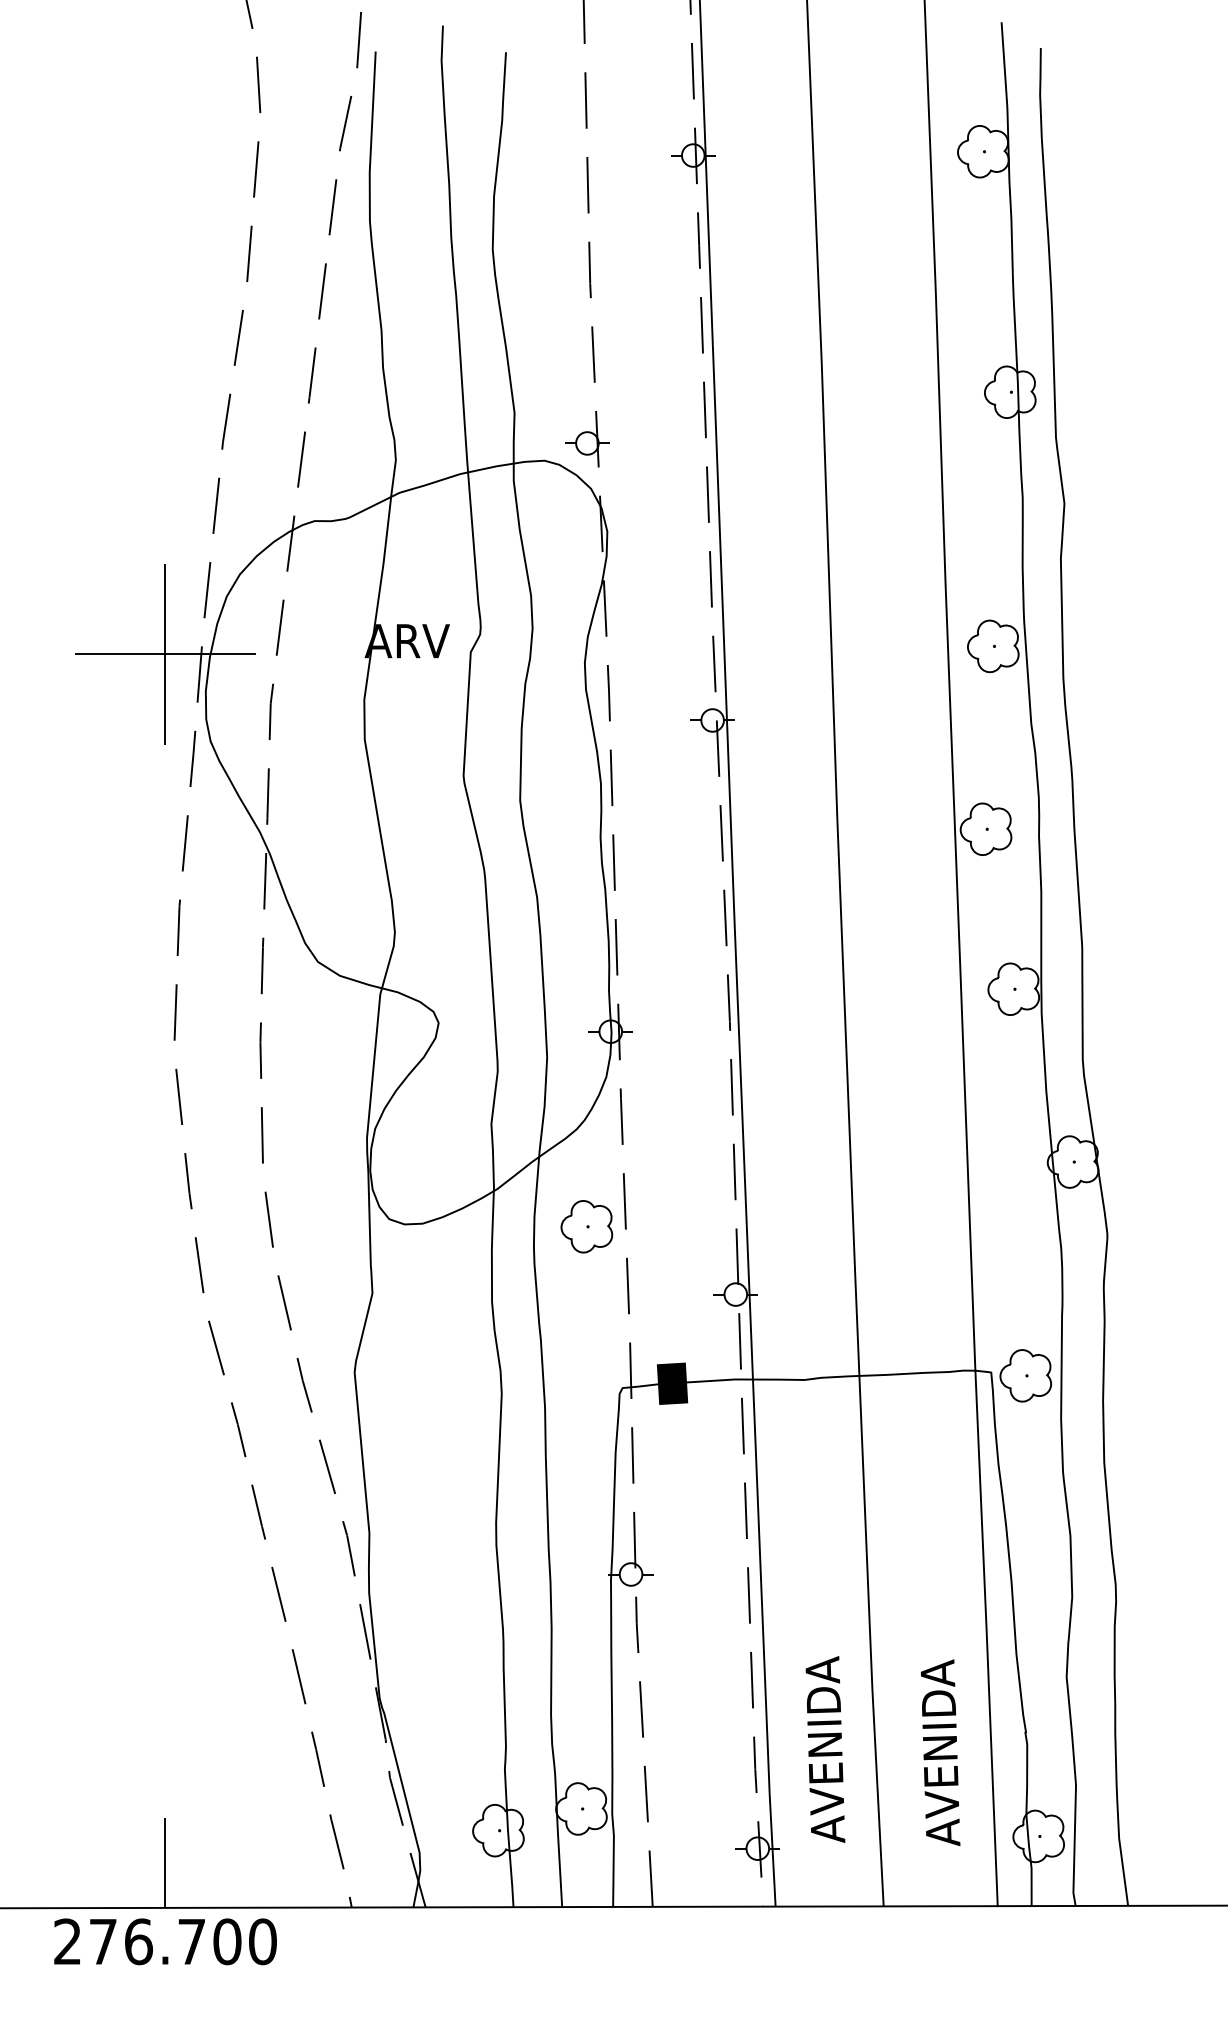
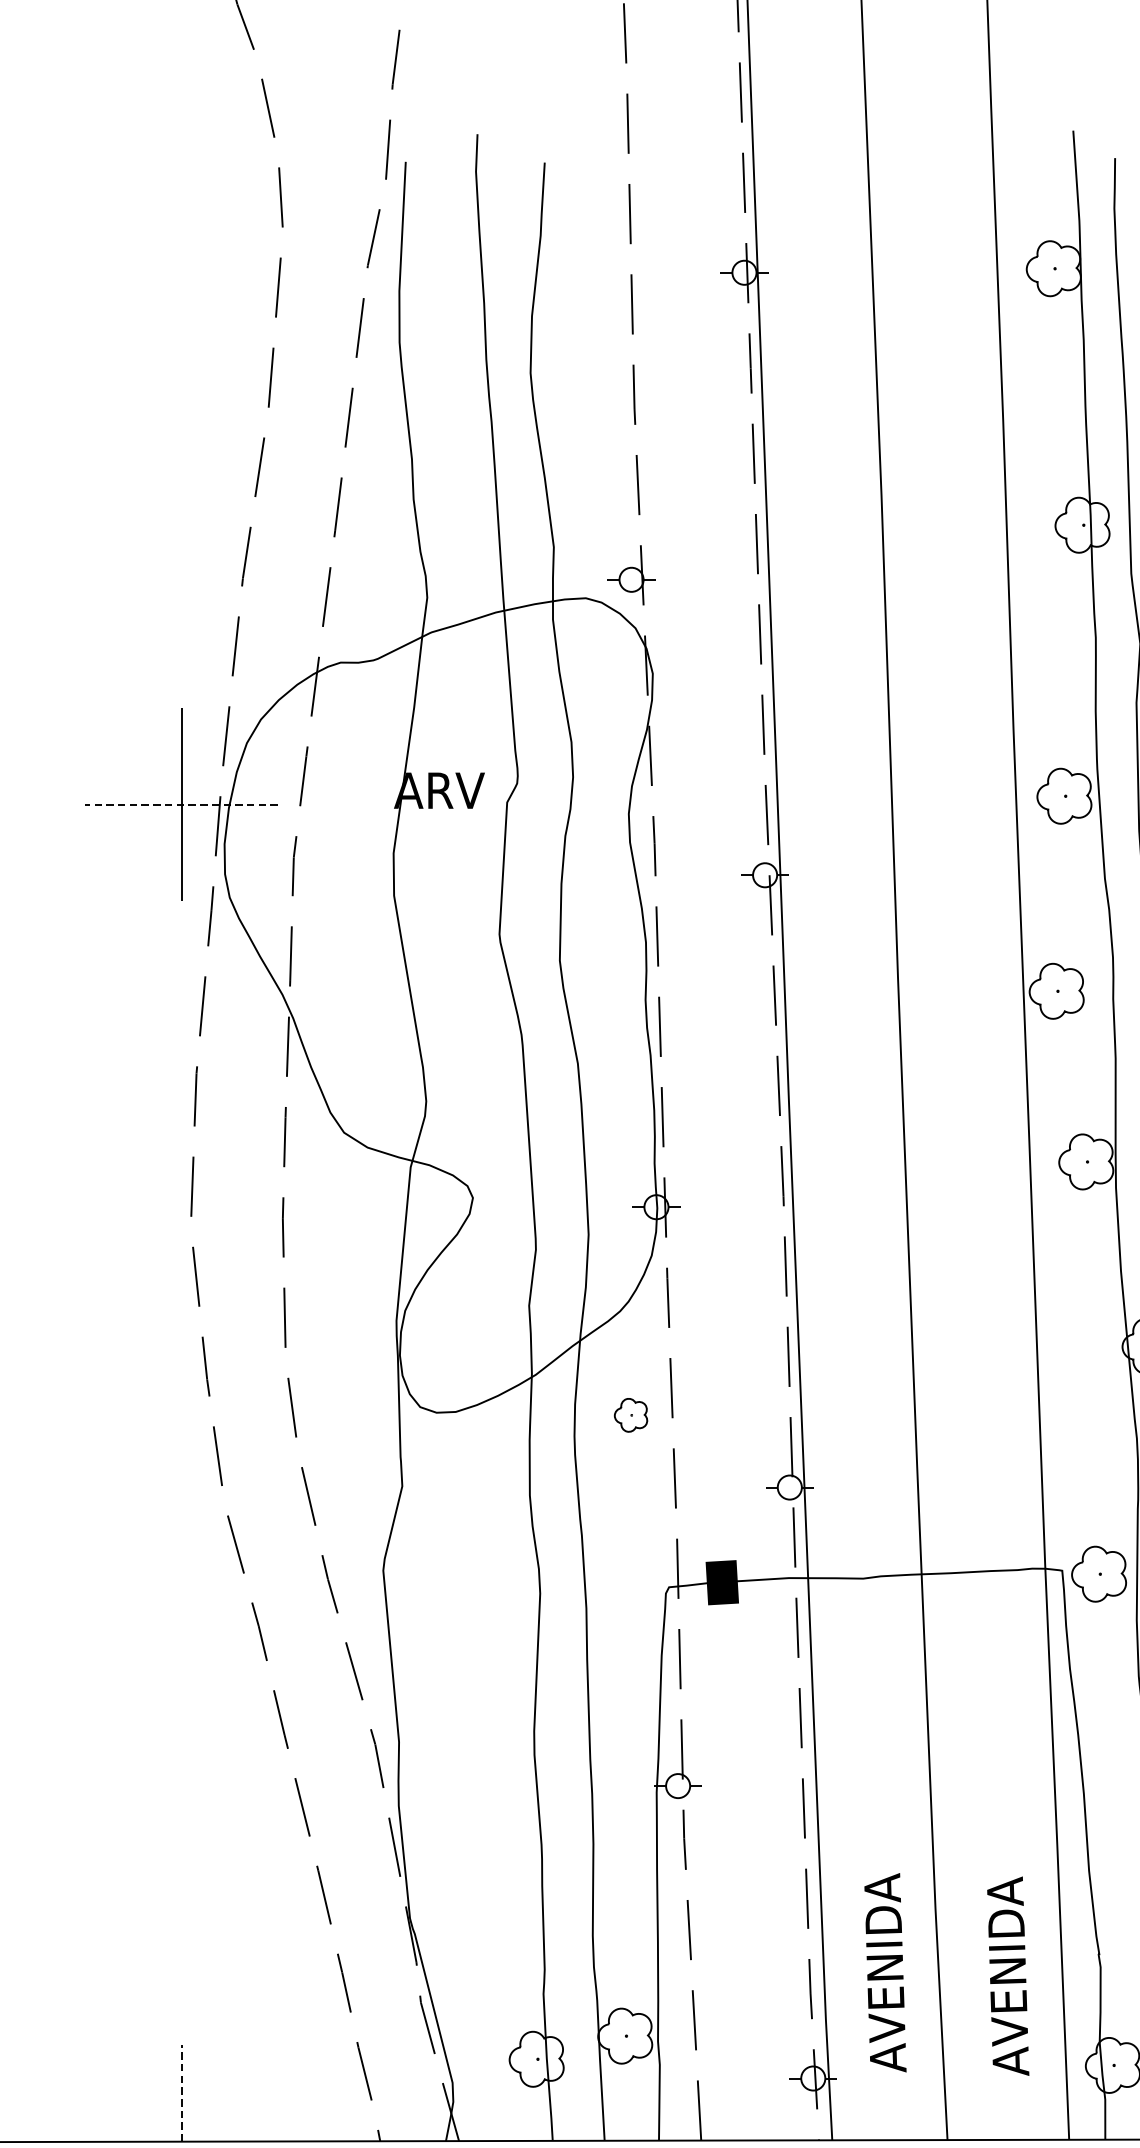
line: (164, 654) -> (180, 804), solid -> dashed
part: (586, 1226) -> (630, 1414), size x0.6
line: (165, 1862) -> (181, 2093), solid -> dashed

